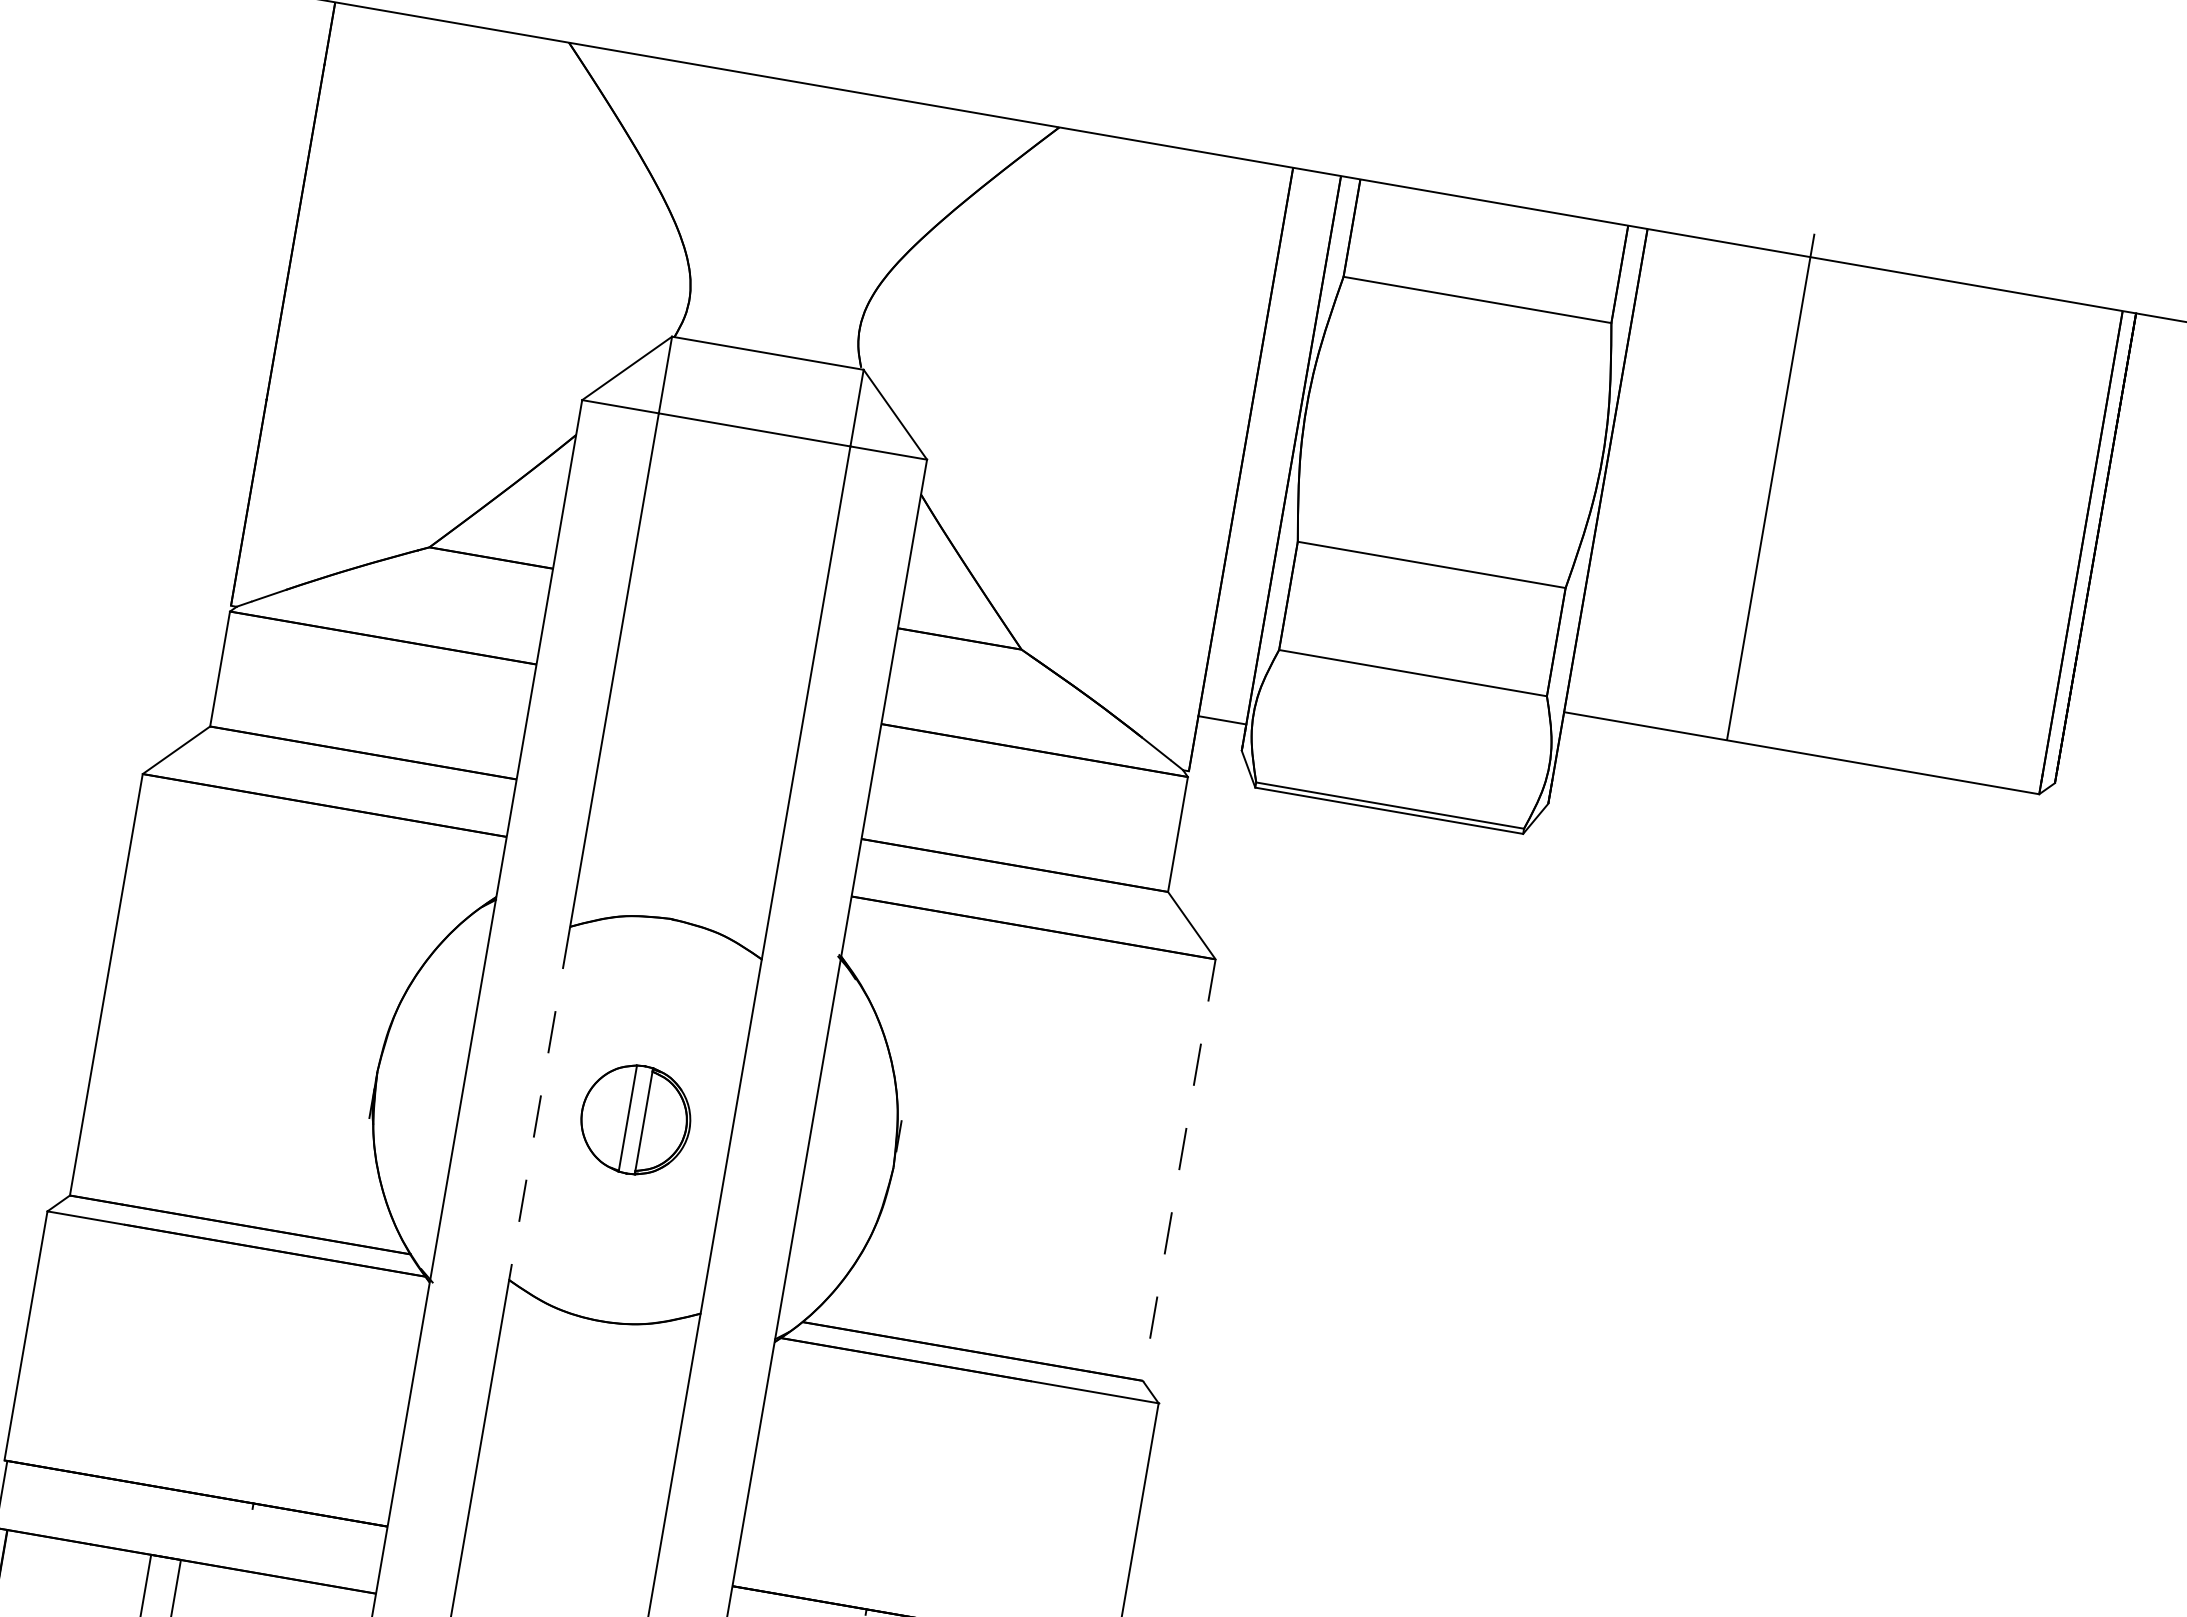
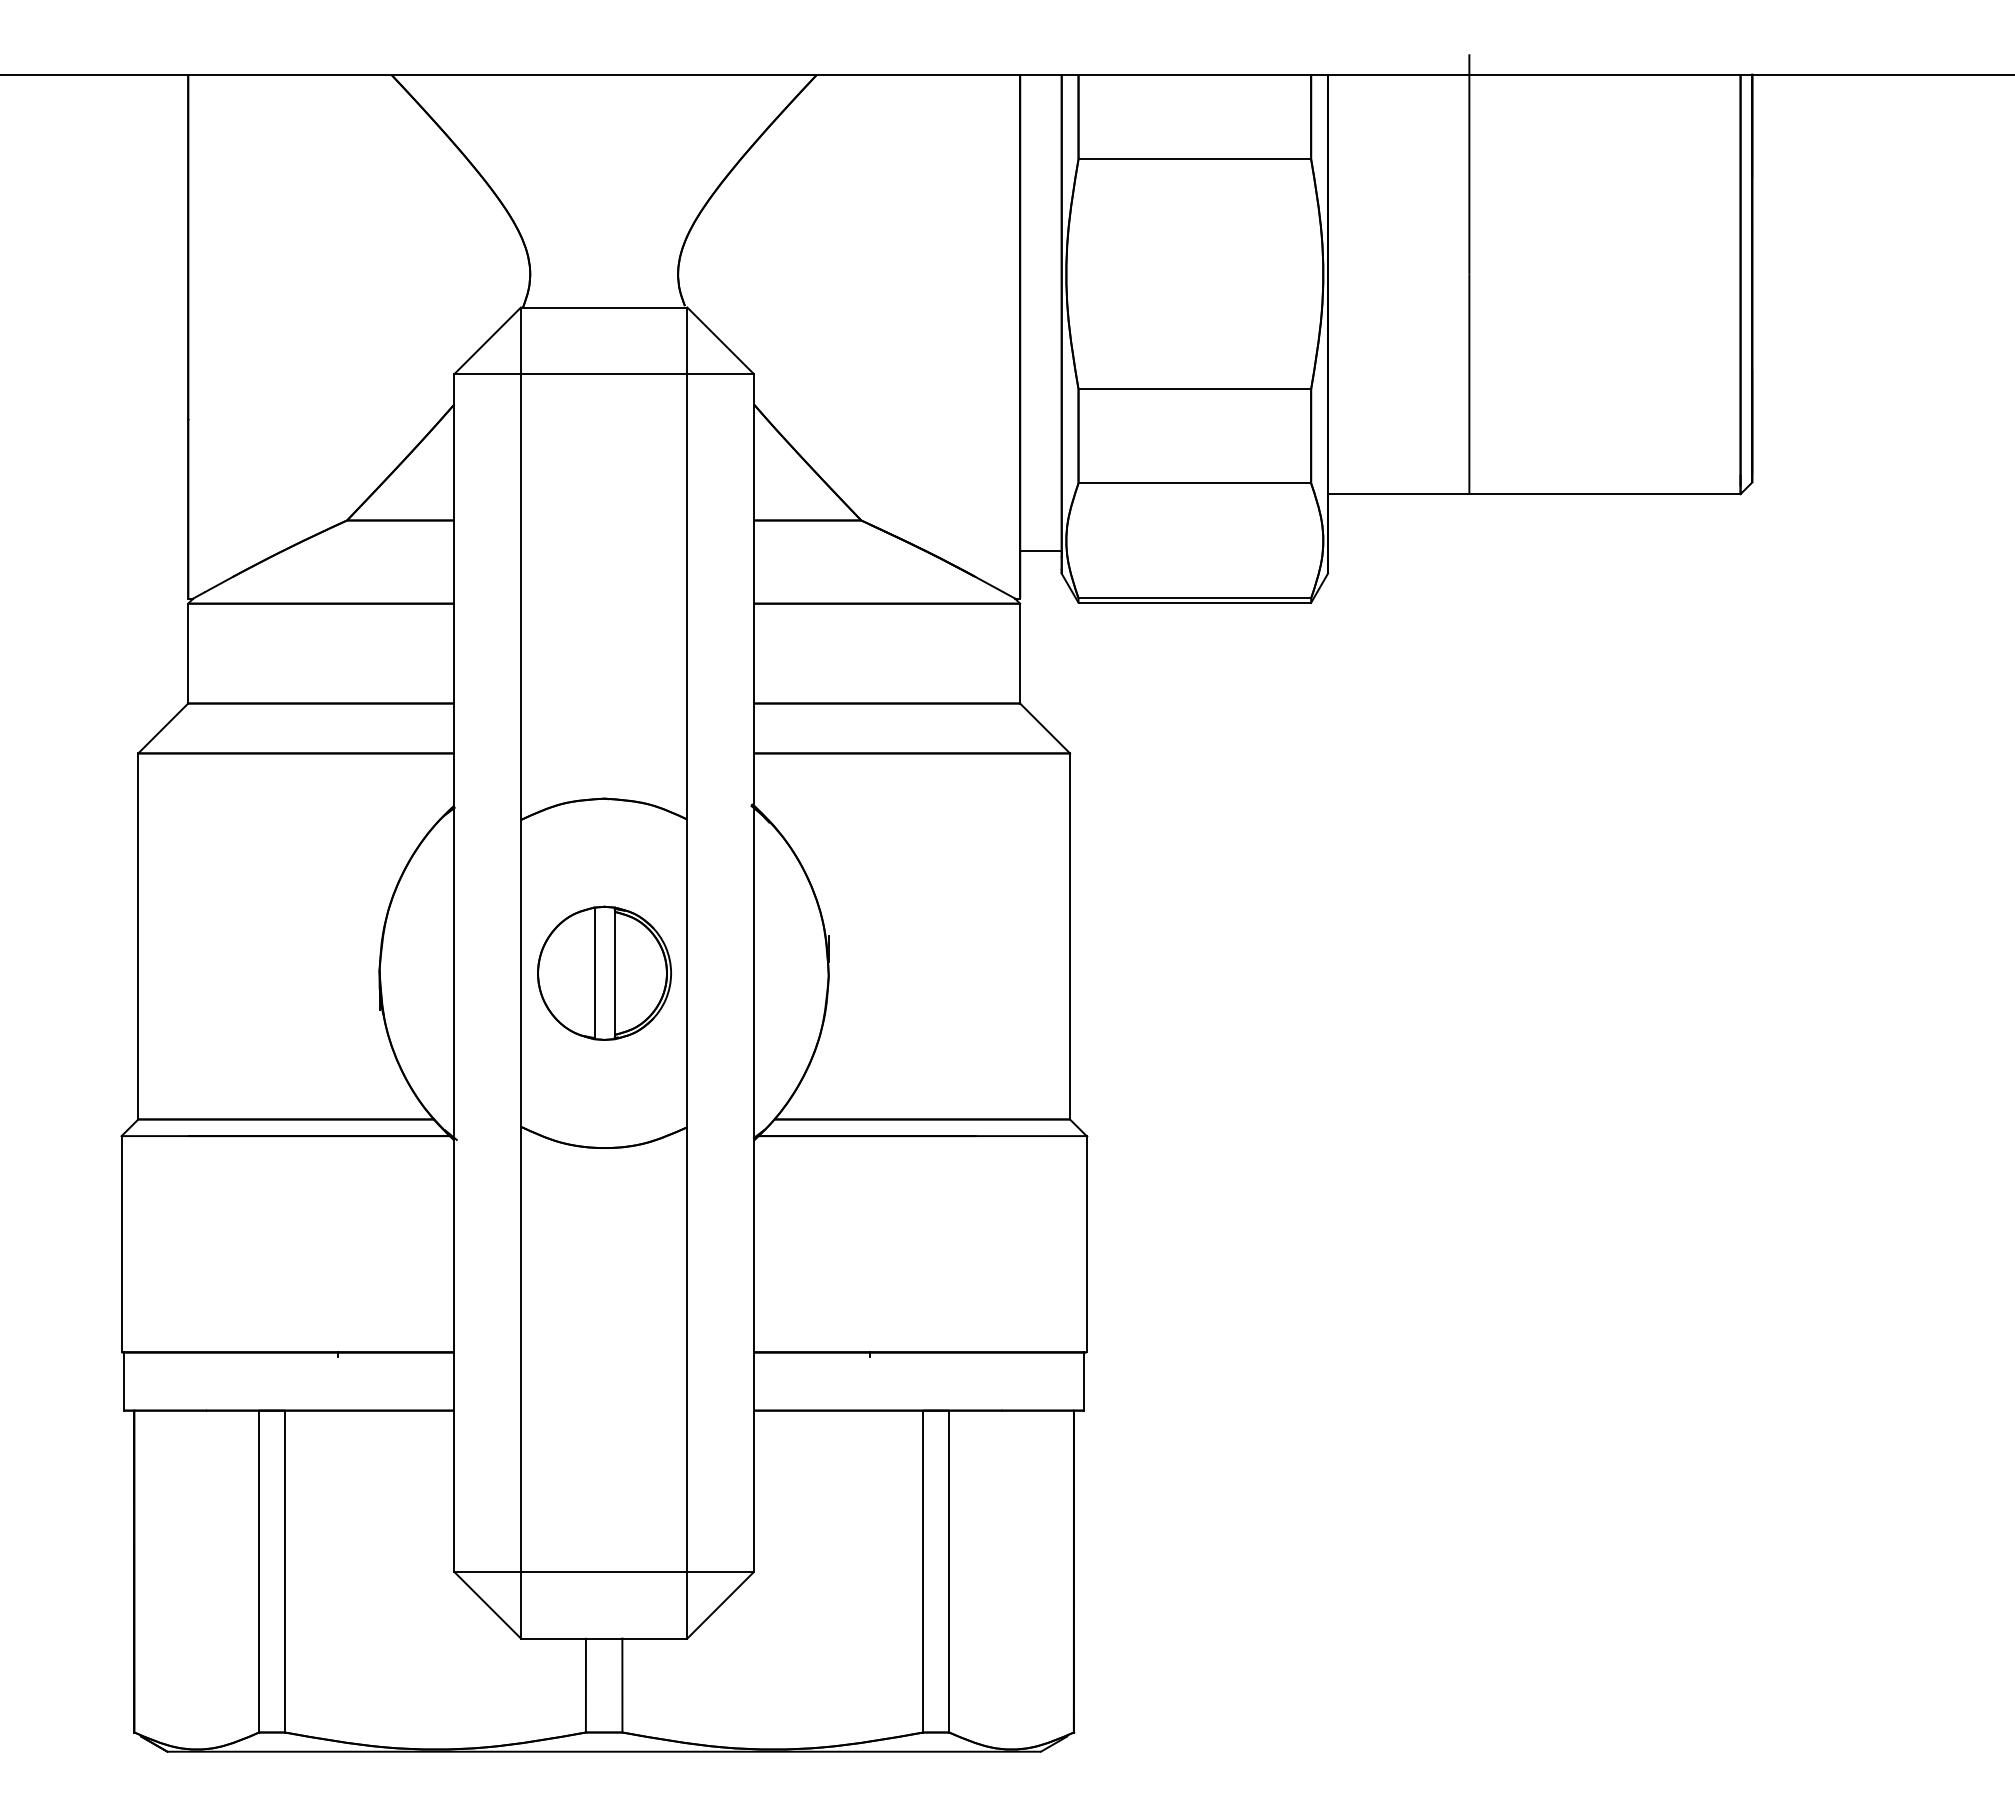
line: (539, 1103) -> (520, 973), dashed -> solid
part: (635, 1119) -> (604, 972), size x1.43
line: (1179, 1170) -> (1070, 936), dashed -> solid

